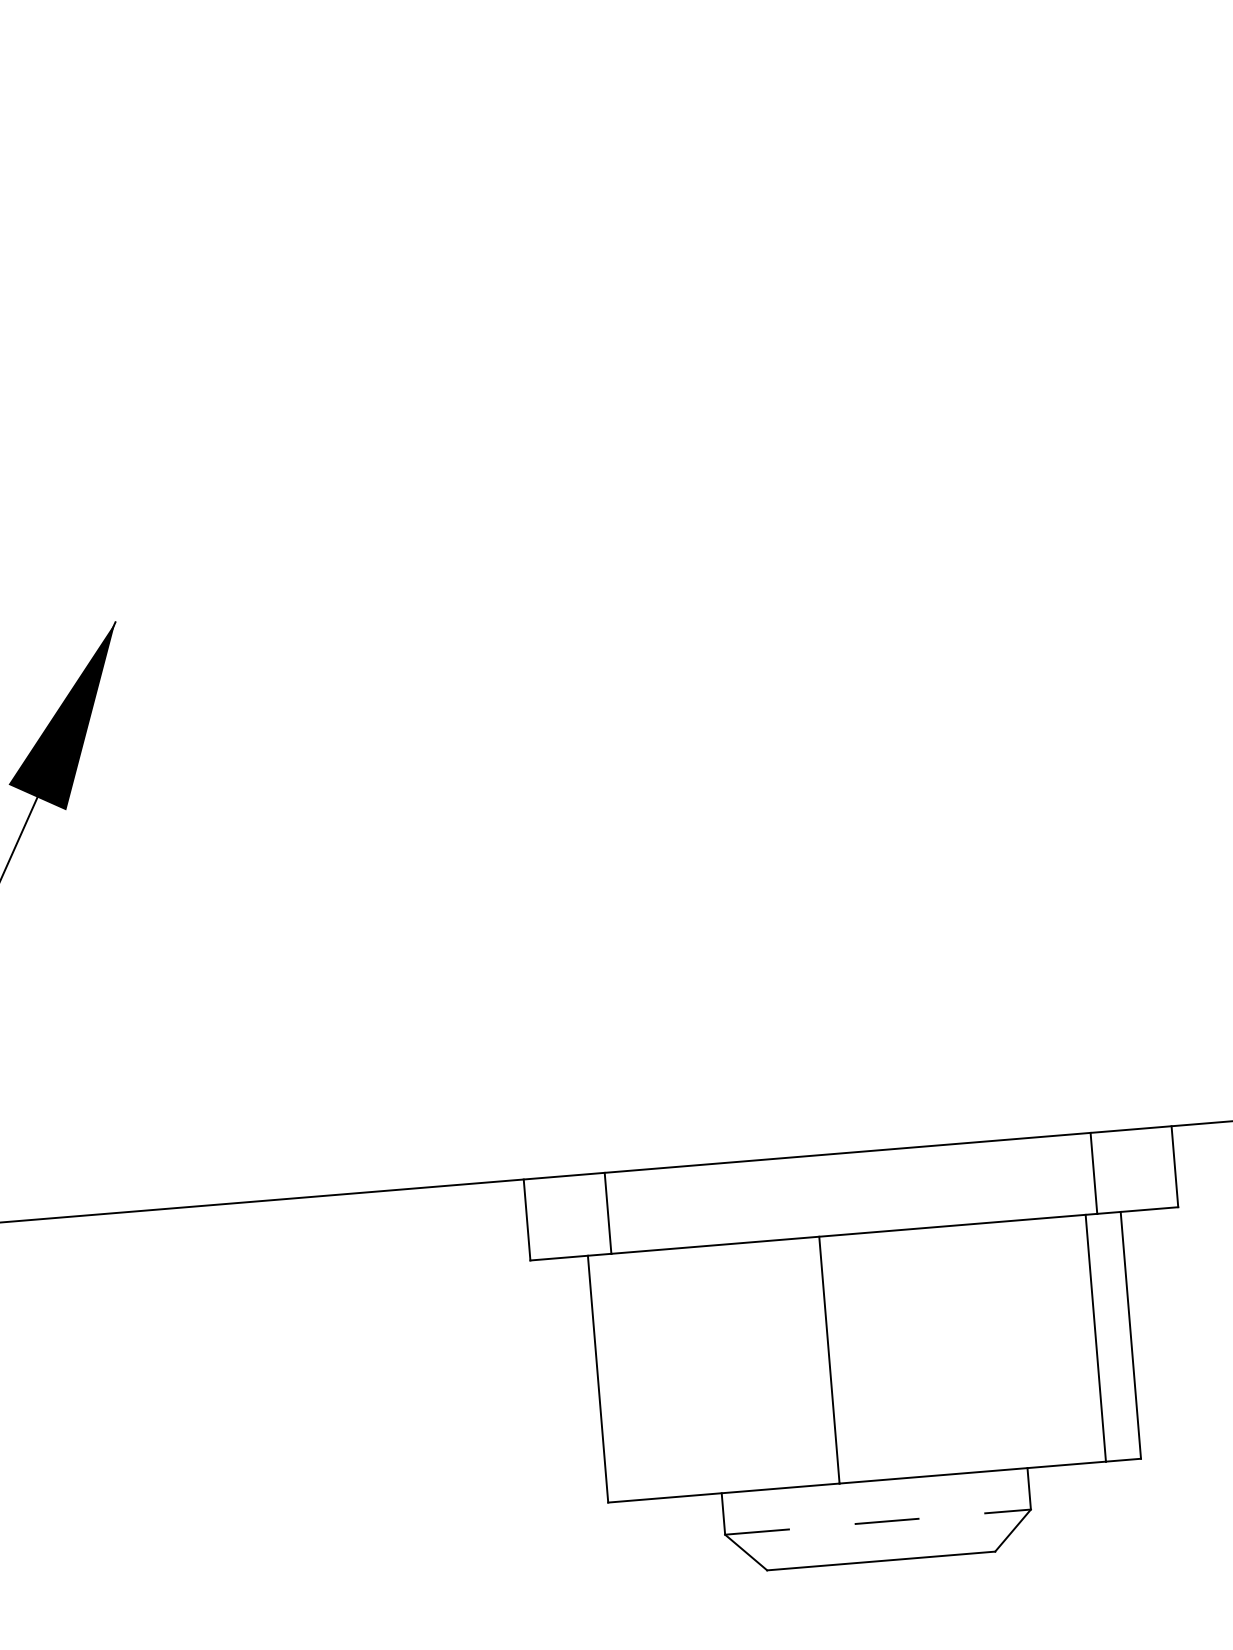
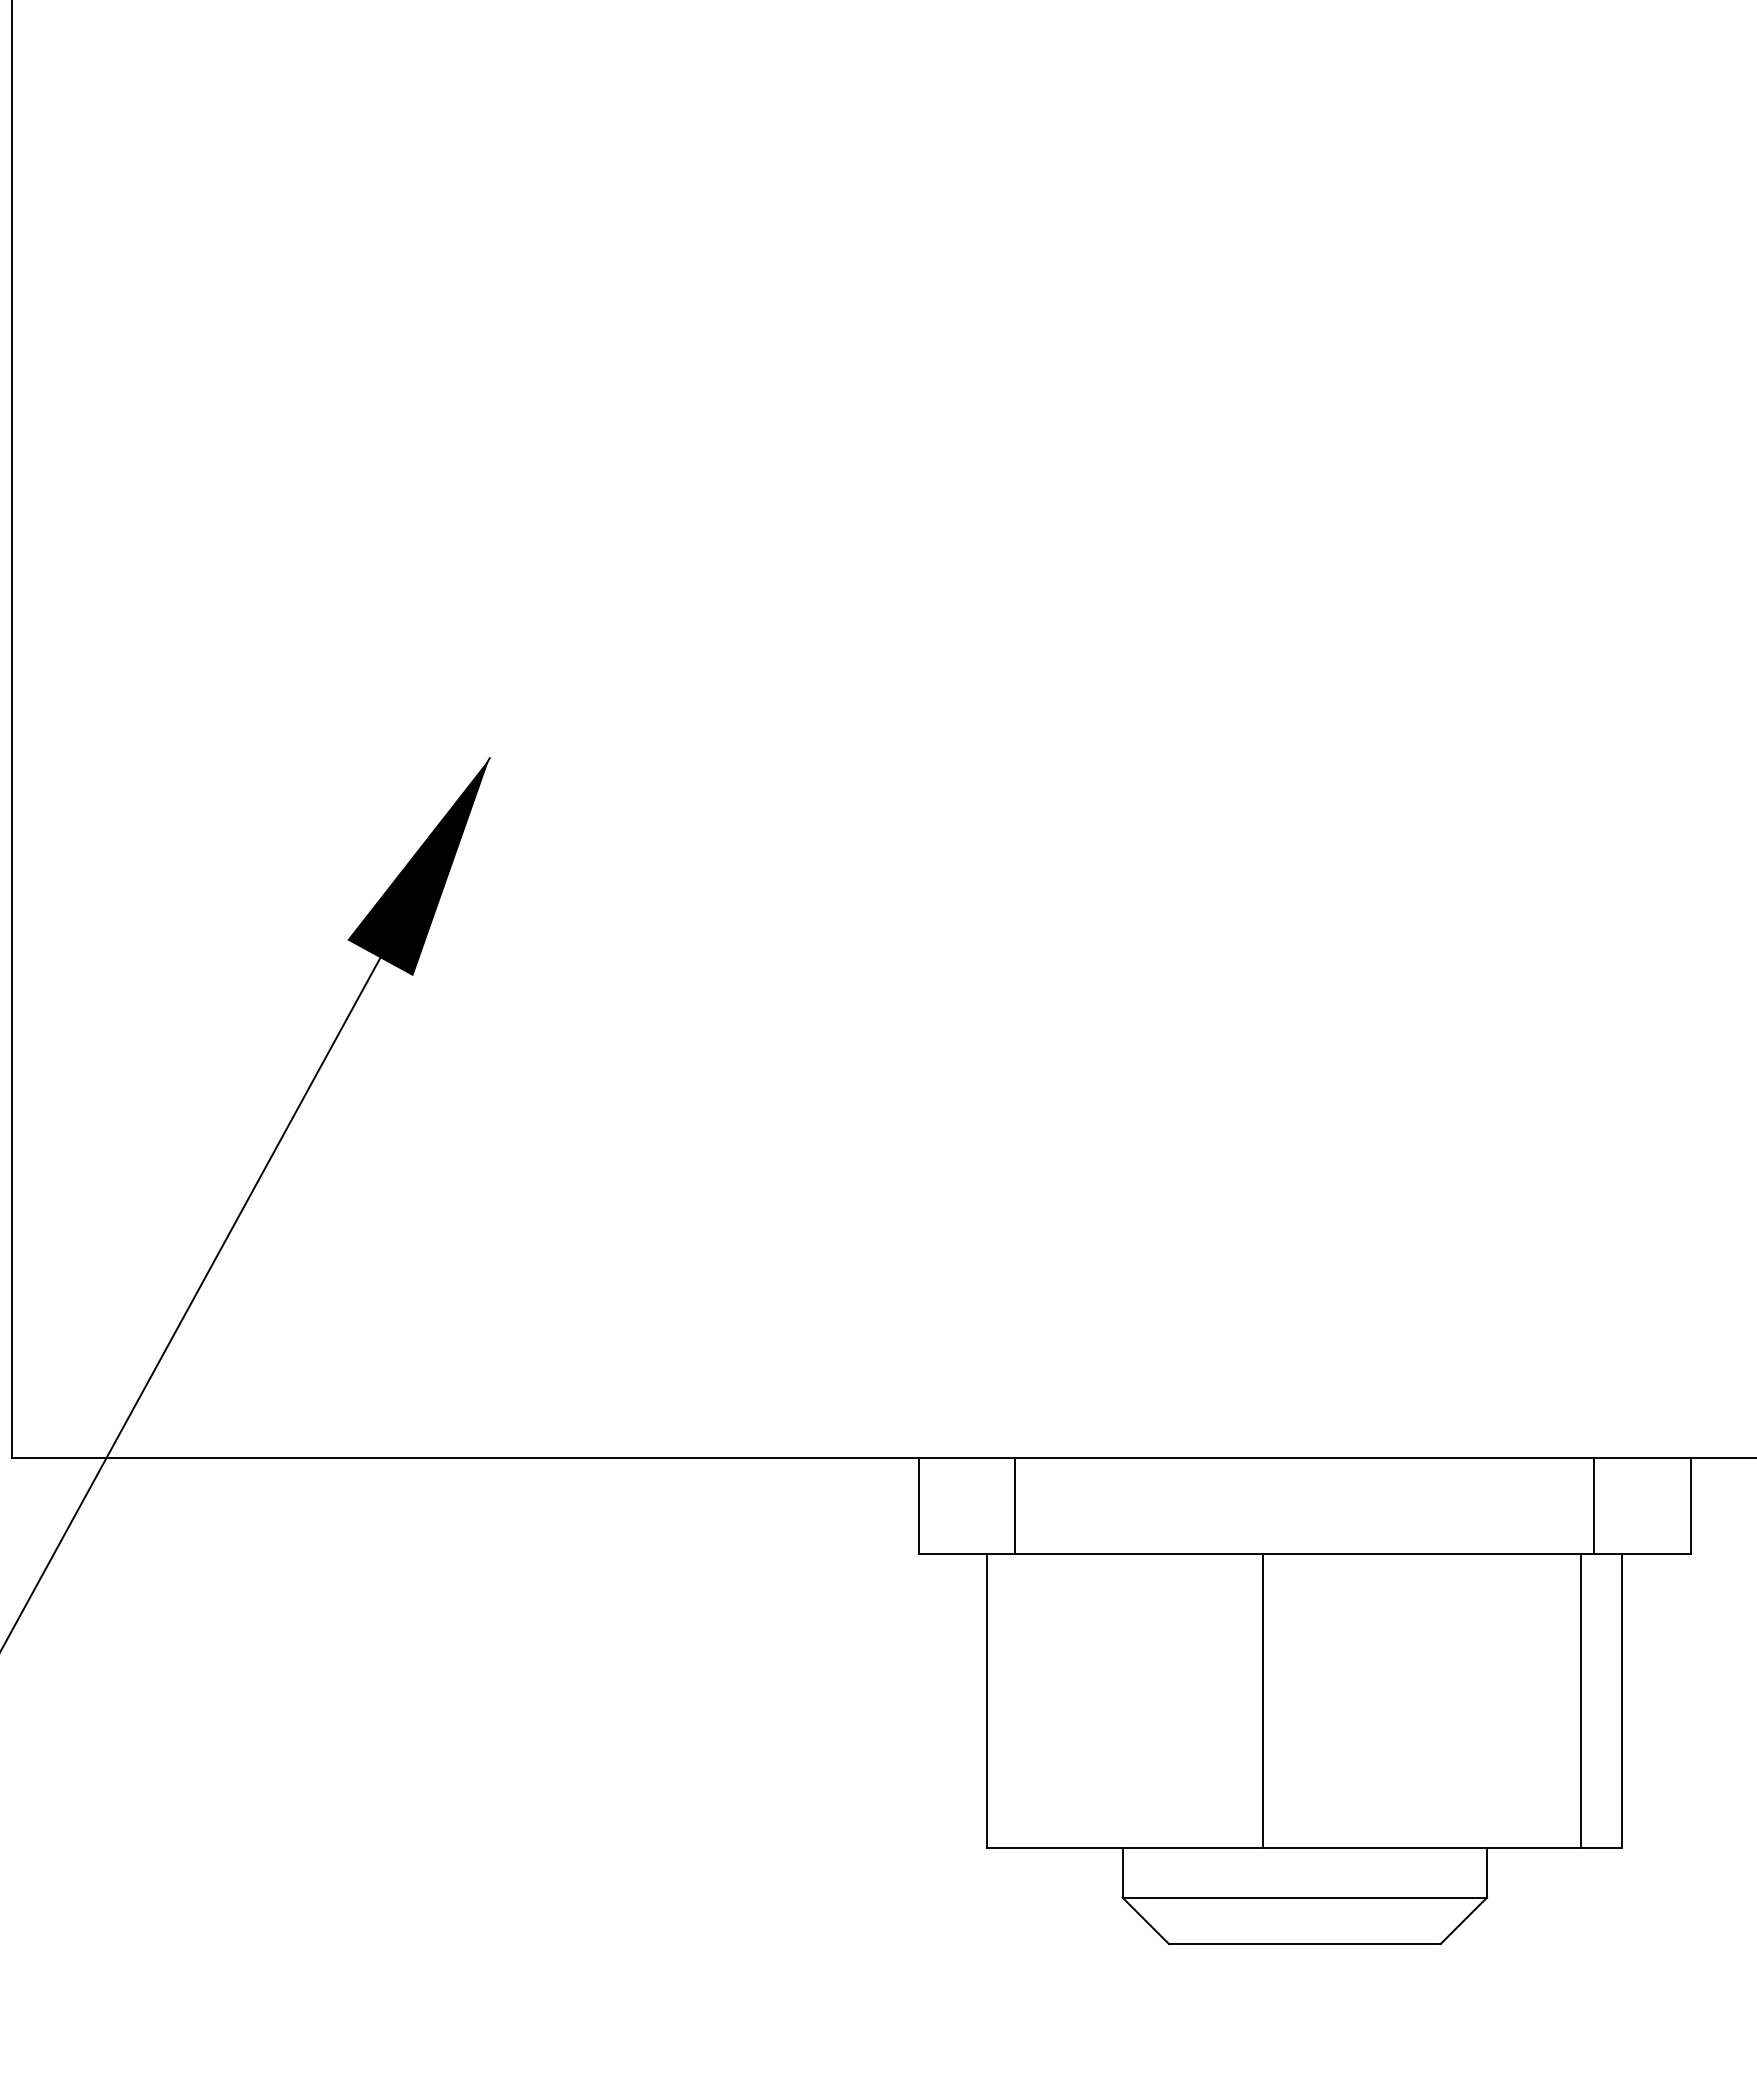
line: (878, 1521) -> (1305, 1897), dashed -> solid

